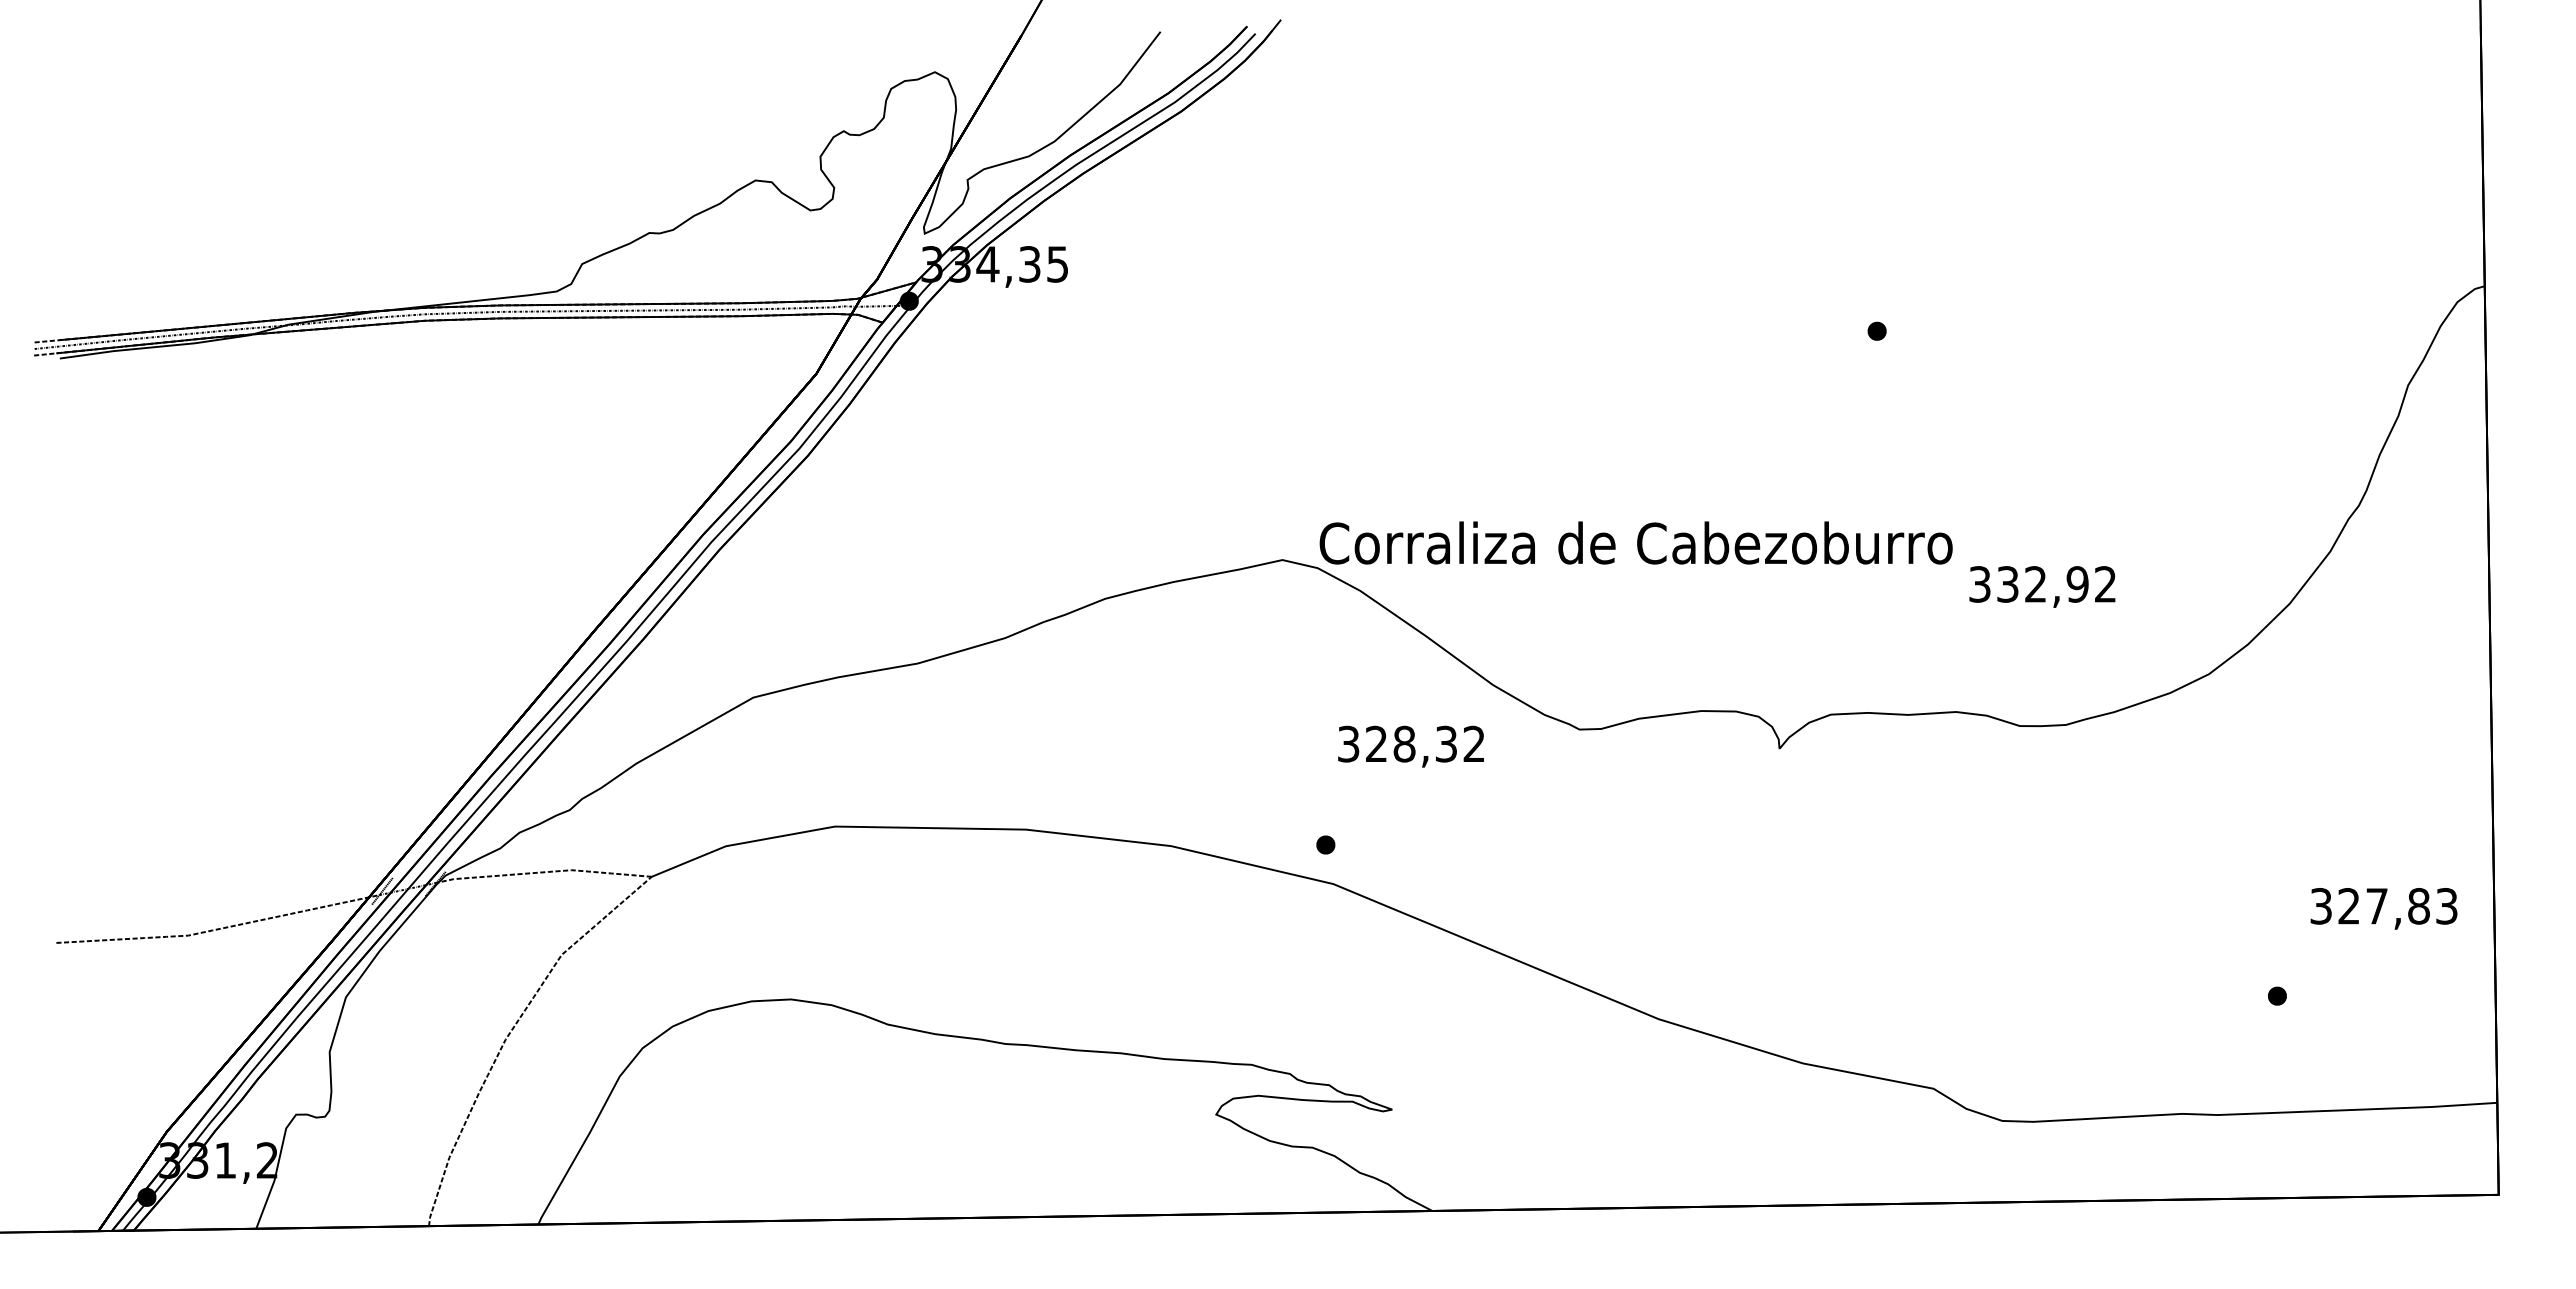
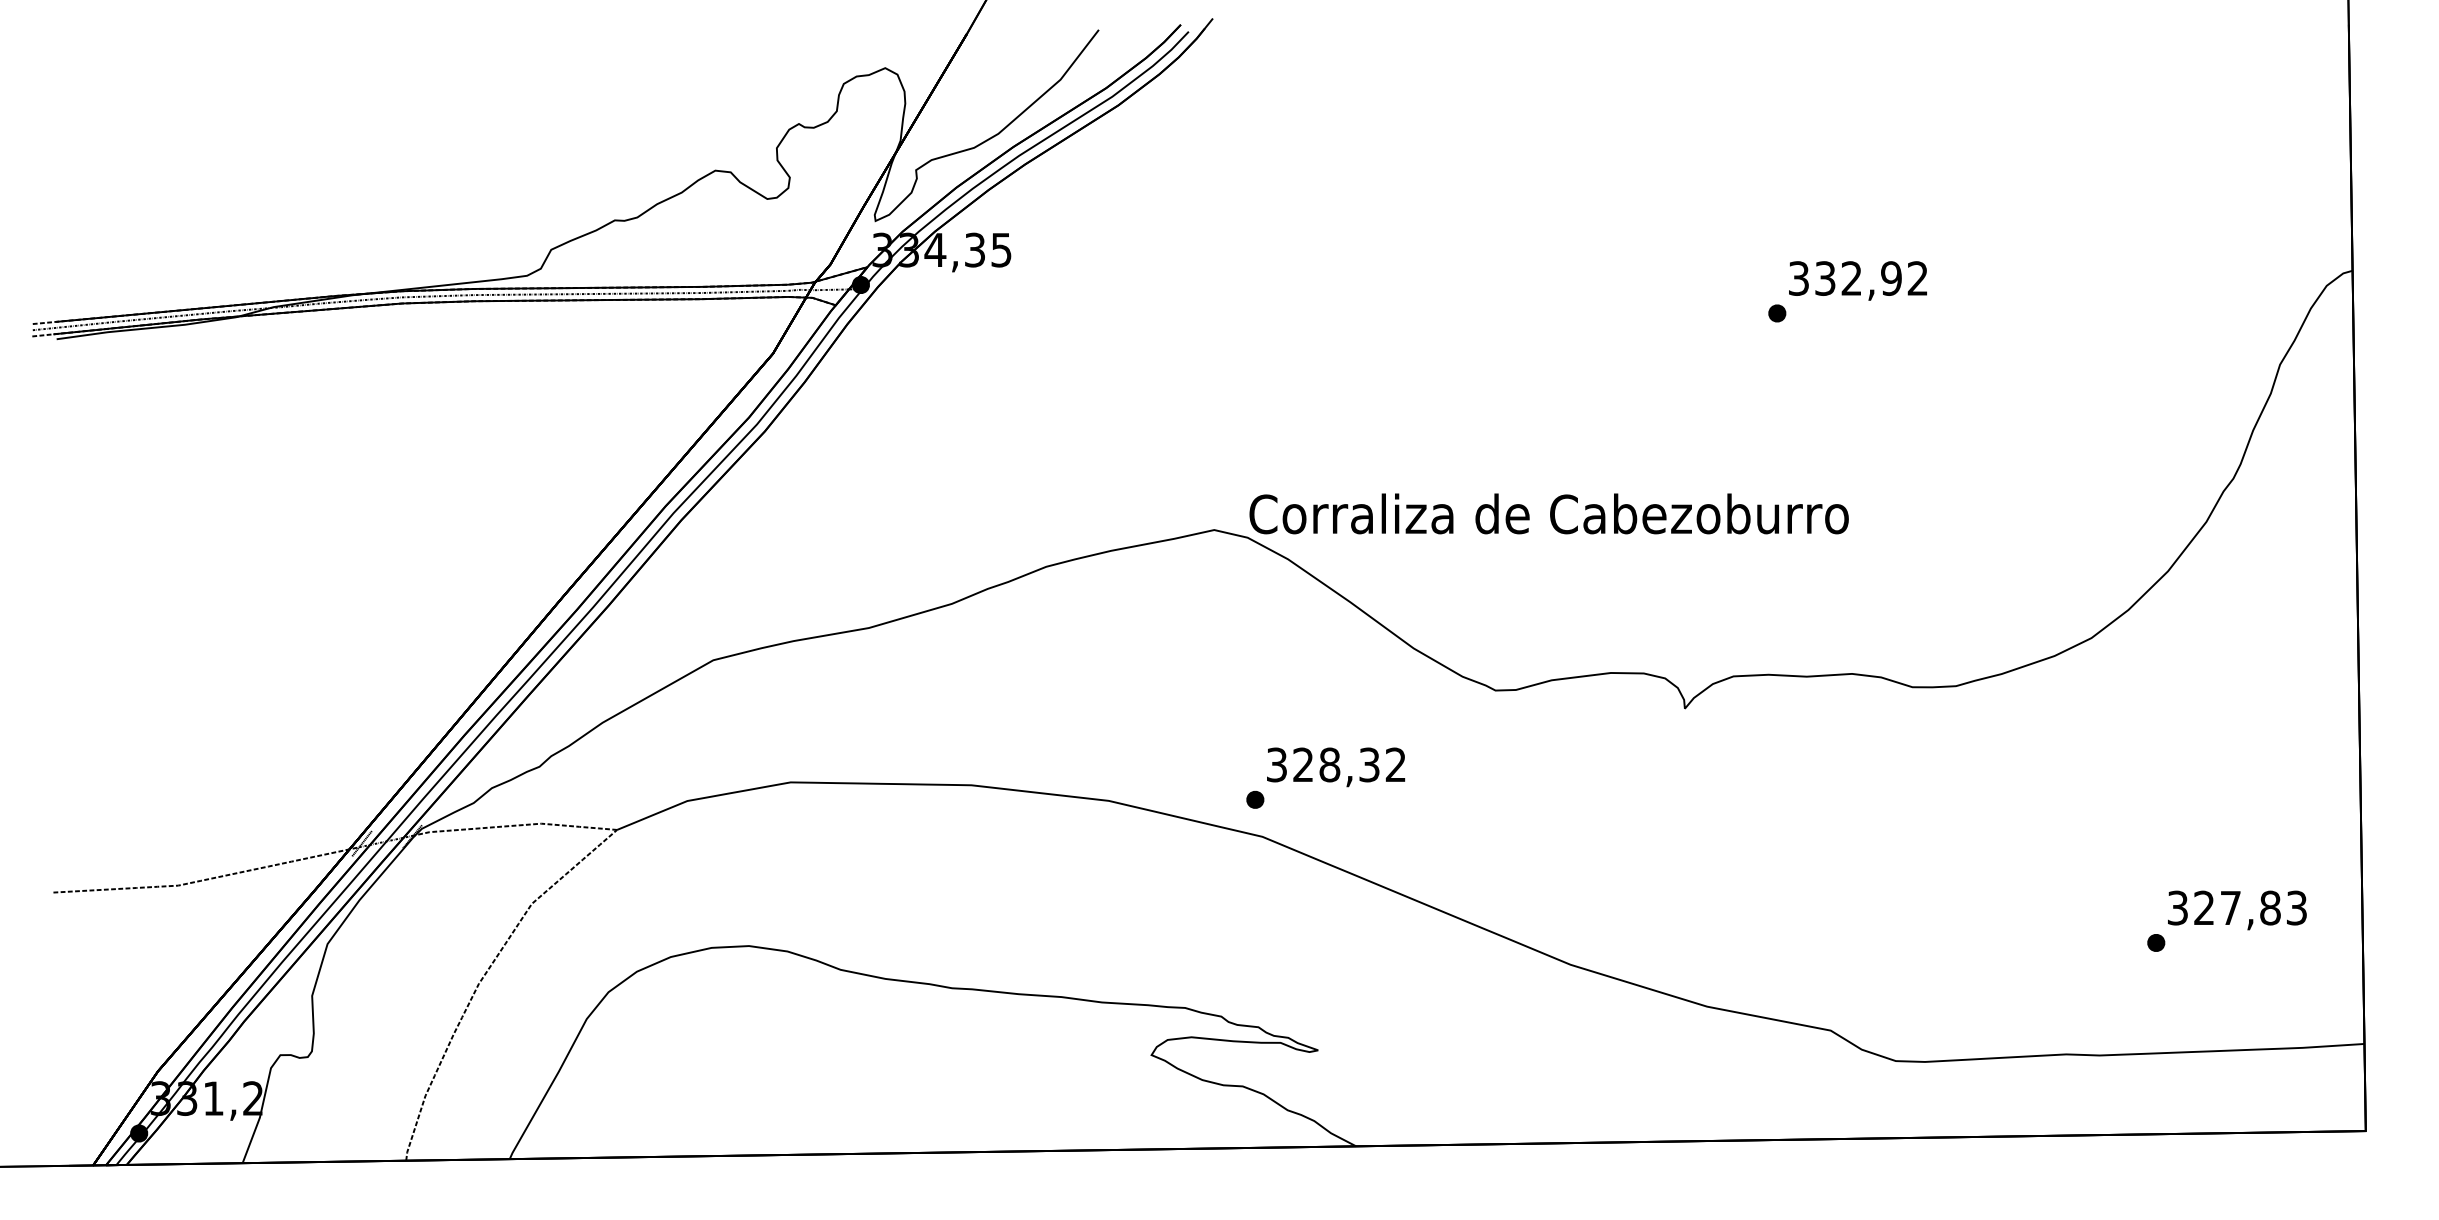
text: (2042, 586) -> (1858, 280), moved
text: (1410, 746) -> (1335, 767), moved
text: (2383, 908) -> (2236, 910), moved

